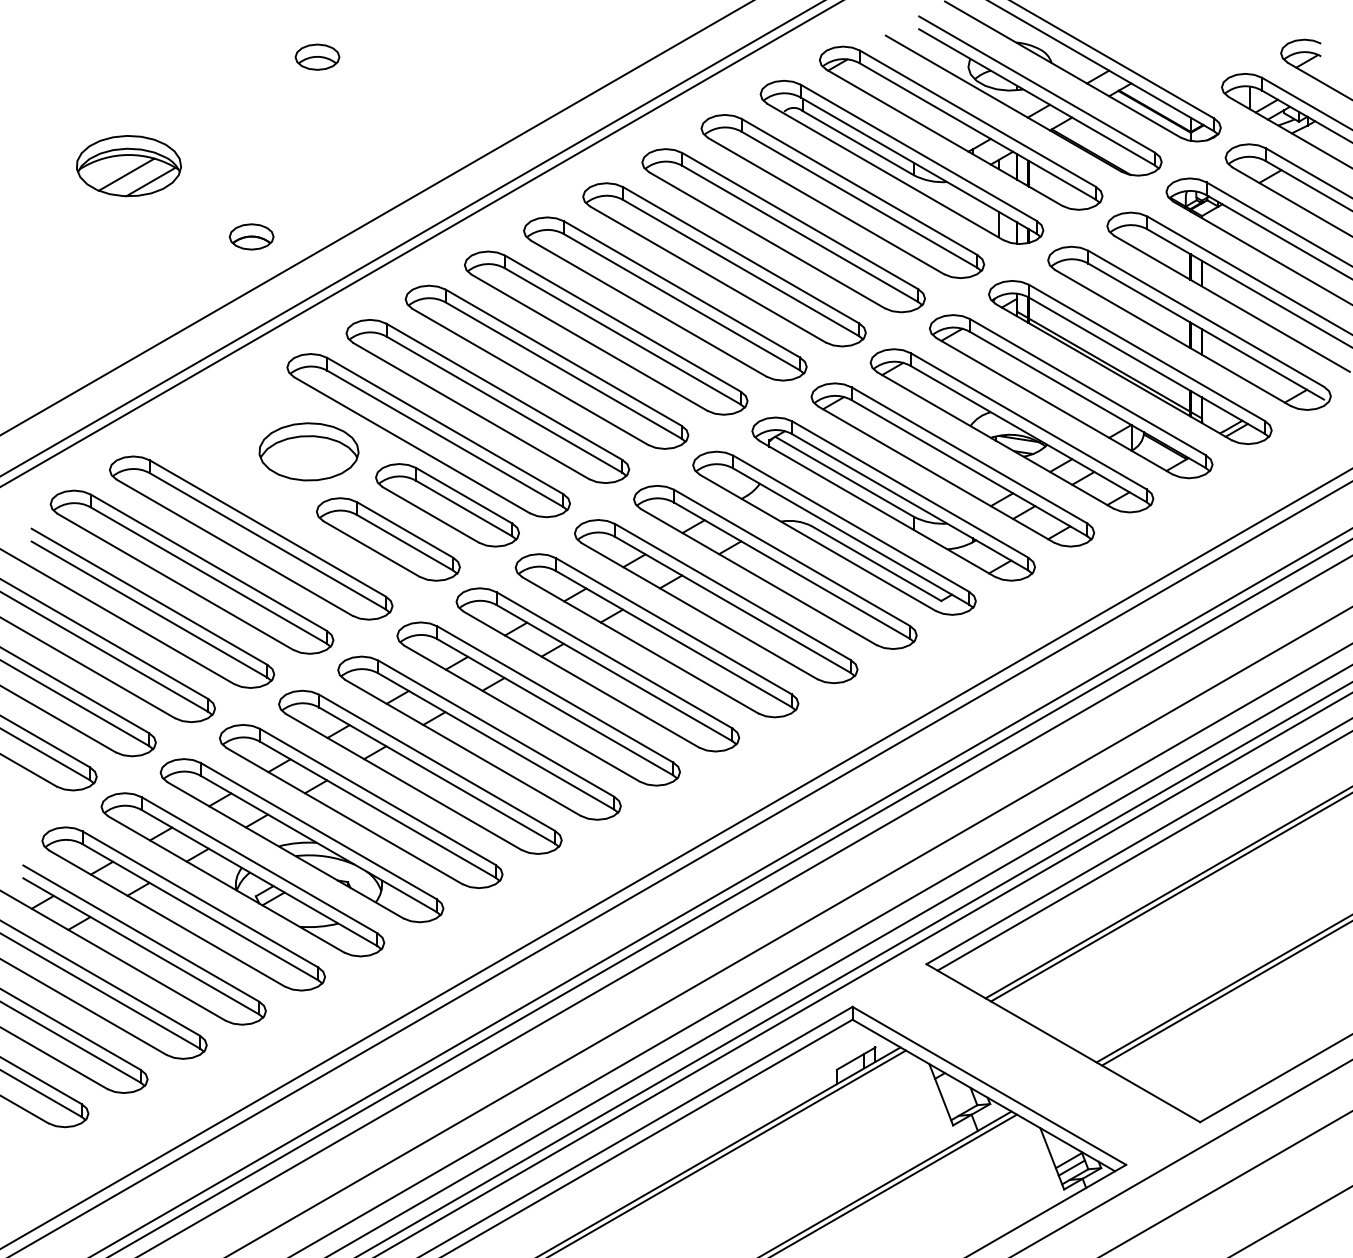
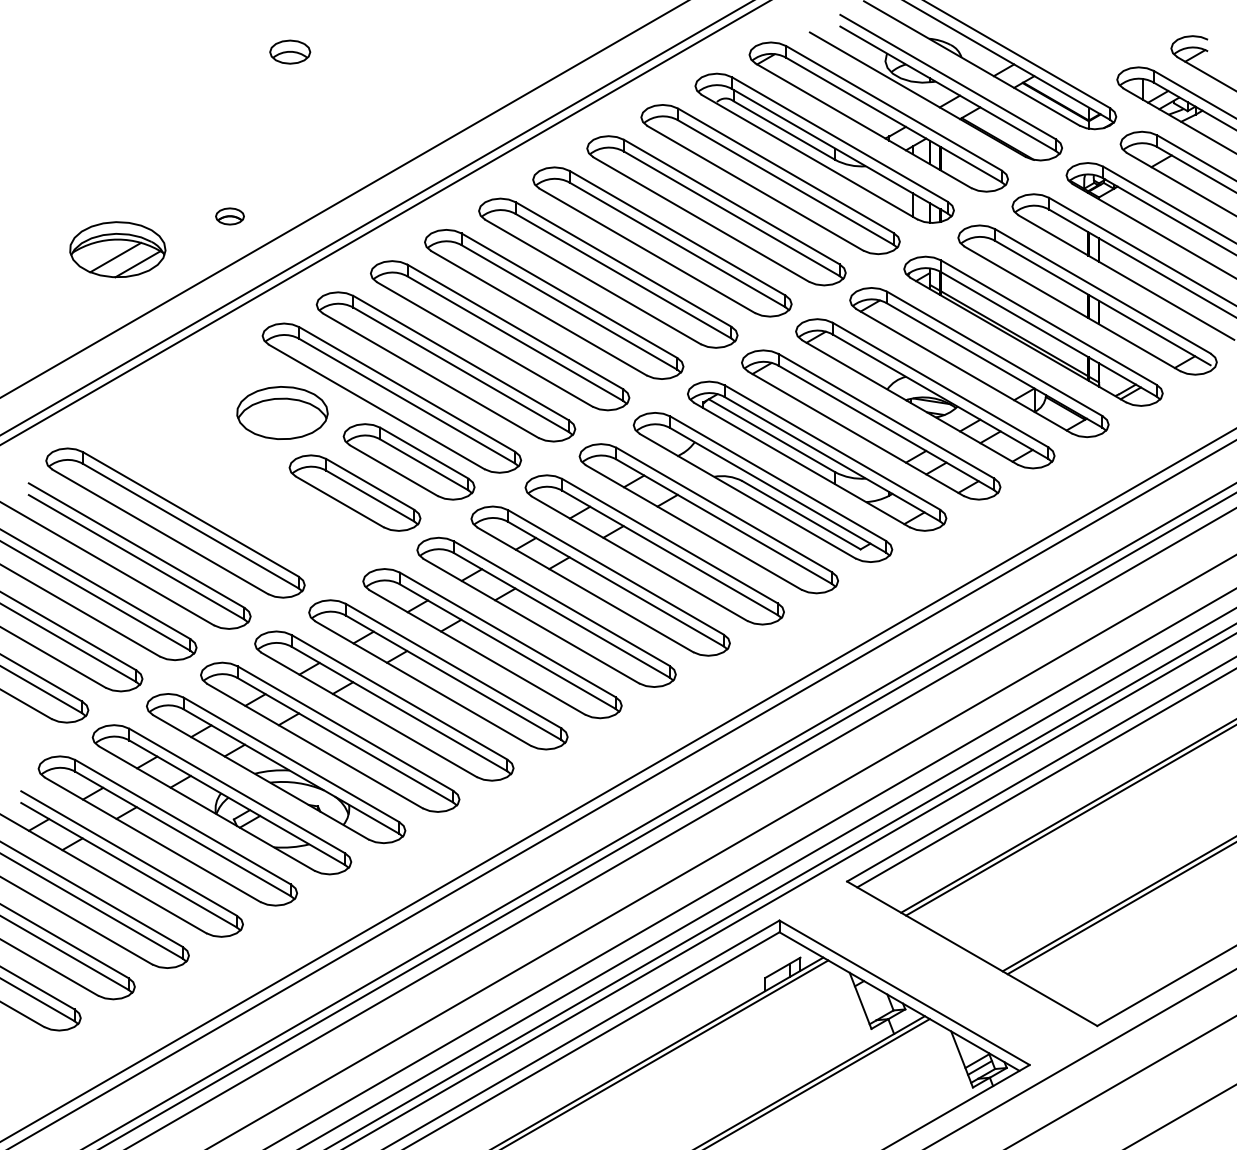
part: (128, 165) -> (117, 249), moved
part: (251, 236) -> (229, 216), size x0.7
part: (251, 537) -> (229, 491), removed

